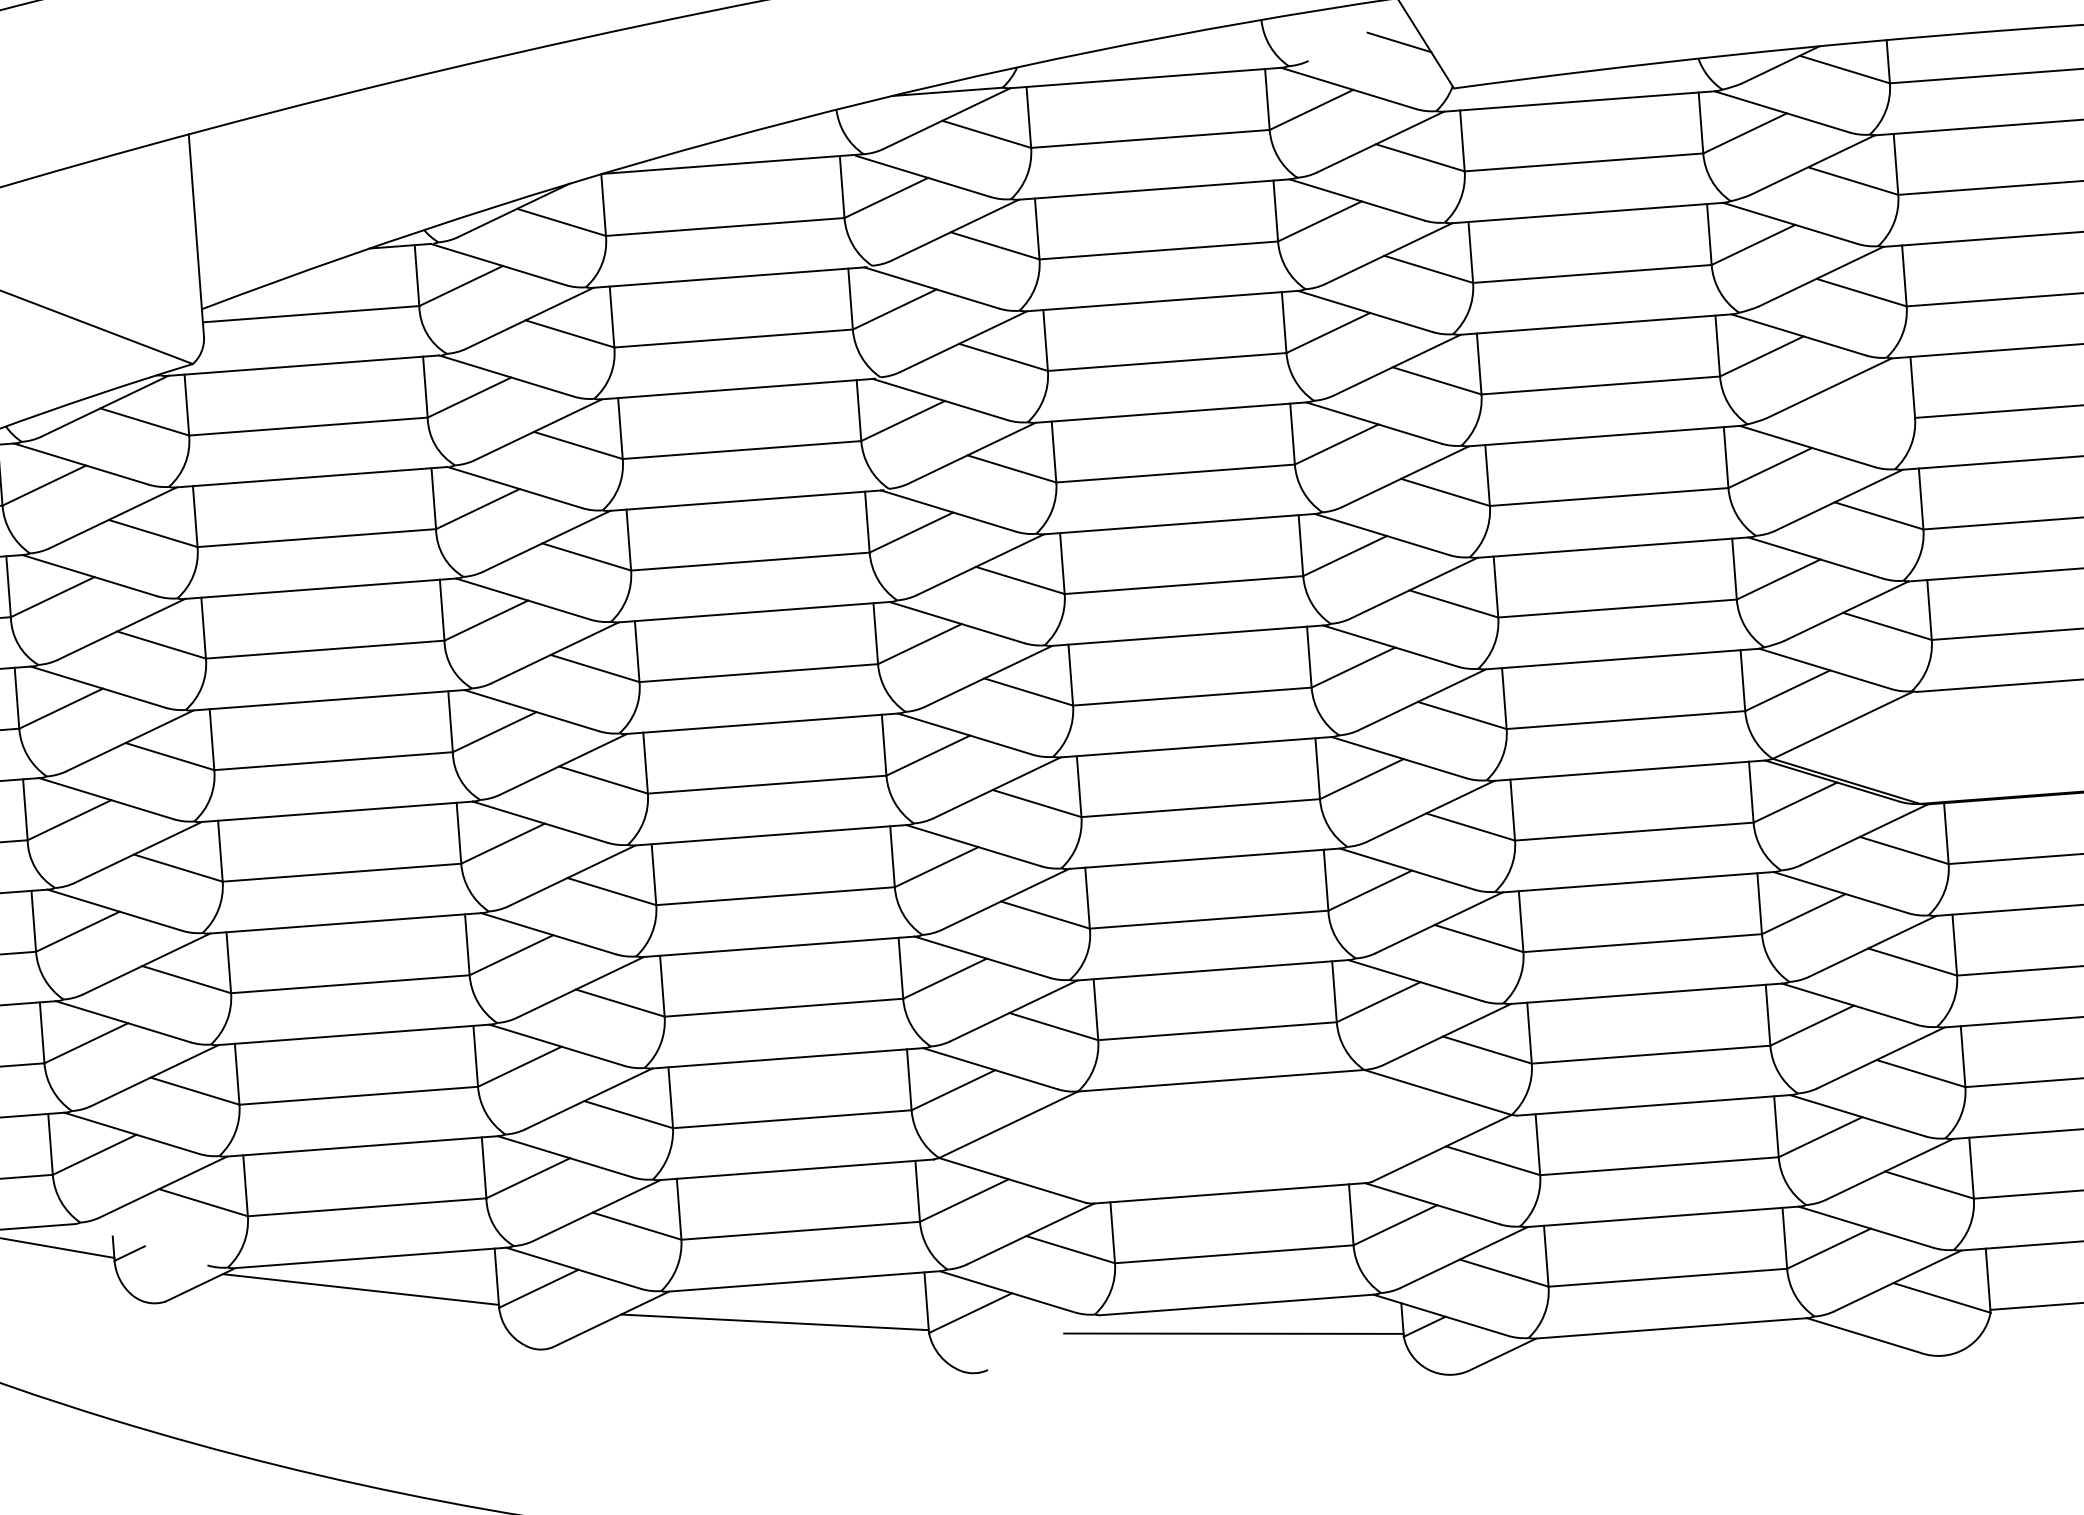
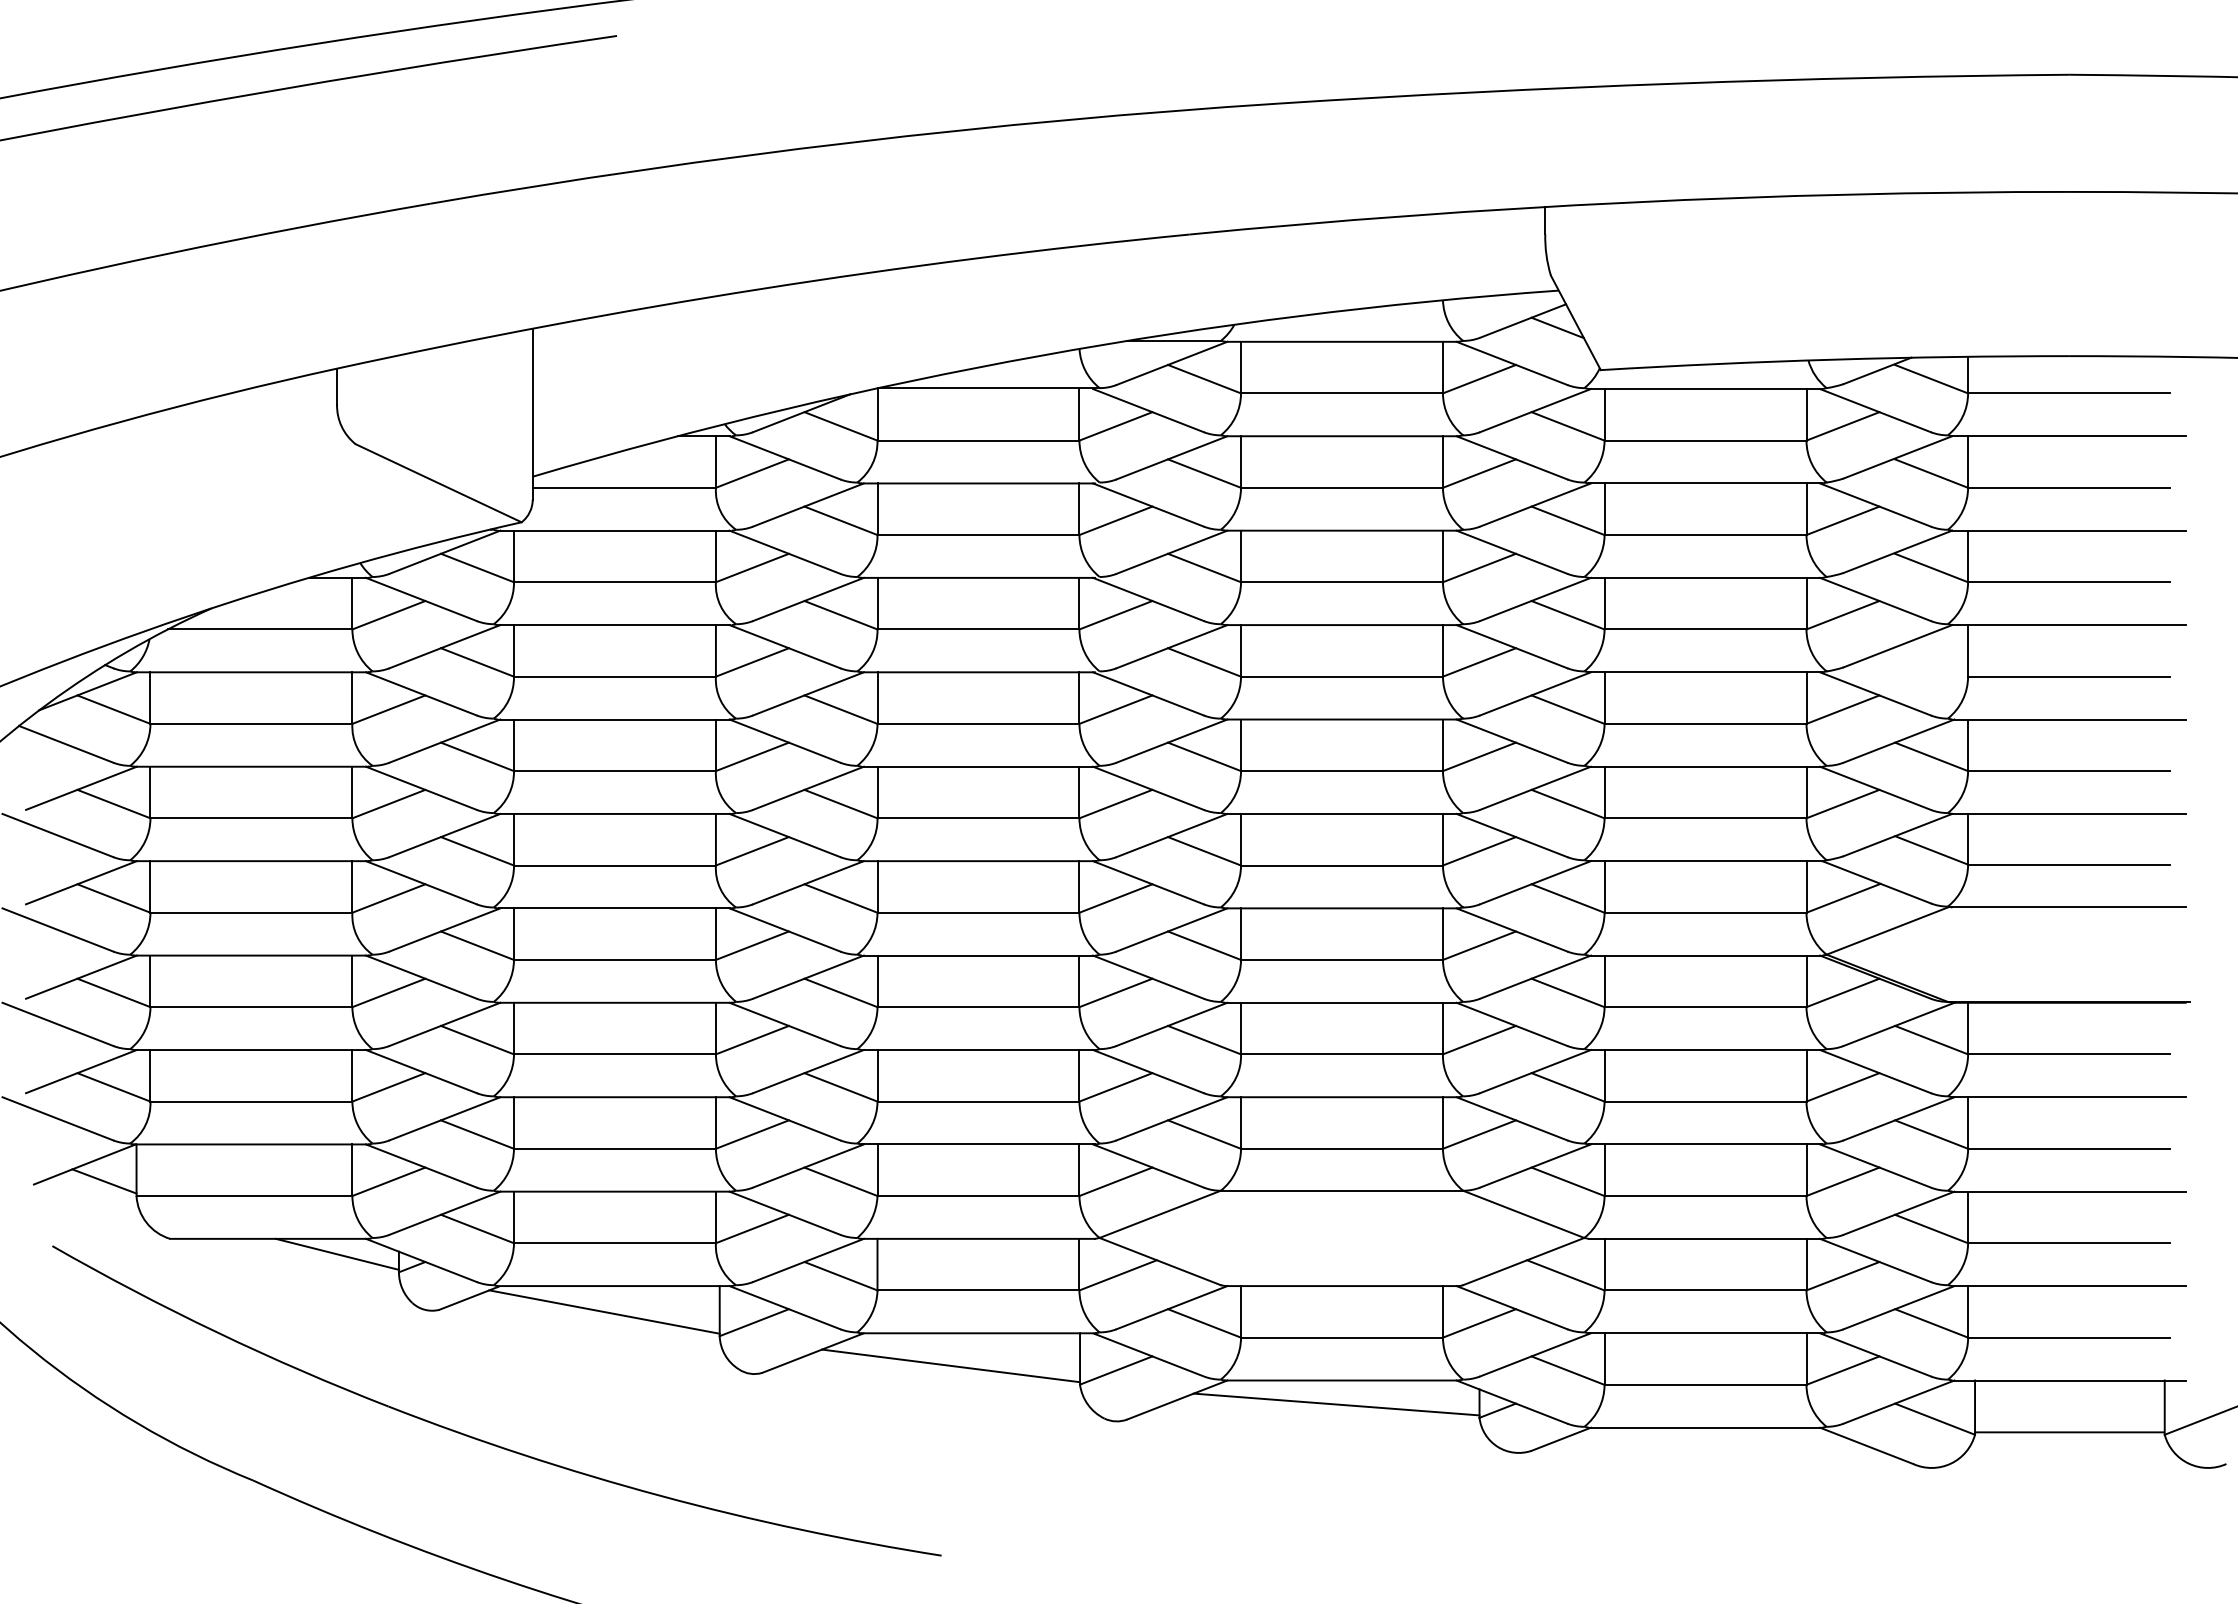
line: (1358, 36) -> (1523, 320), added
line: (140, 1244) -> (421, 1260), added
line: (1045, 1341) -> (1177, 1399), added

